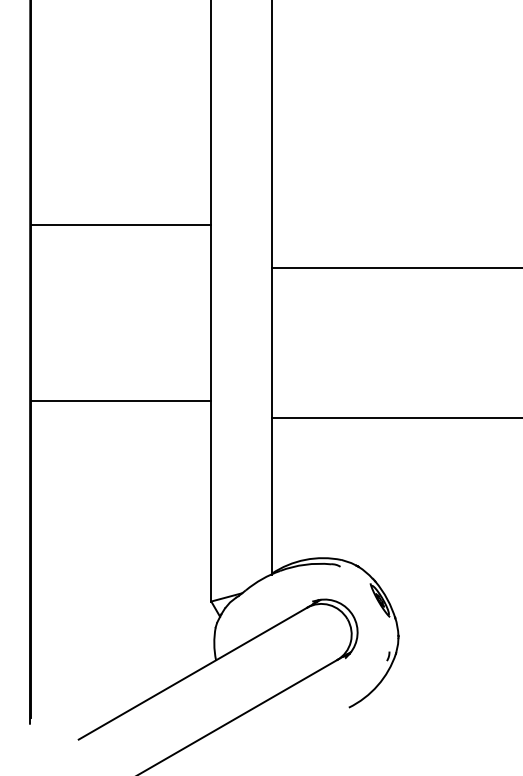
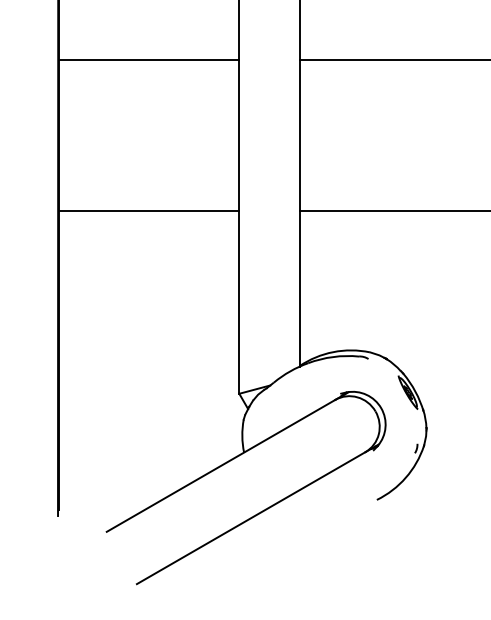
line: (120, 224) -> (148, 59), moved
line: (120, 401) -> (148, 210), moved

